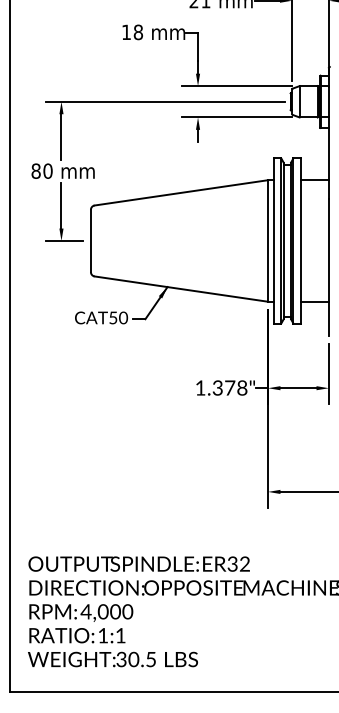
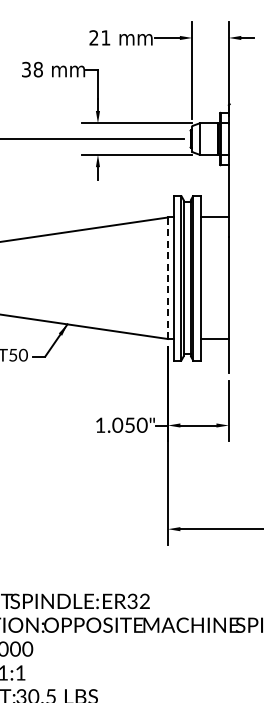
text: (126, 32) -> (26, 69), 18 -> 38
line: (268, 240) -> (168, 277), solid -> dashed
text: (229, 387) -> (129, 424), 1.378" -> 1.050"

